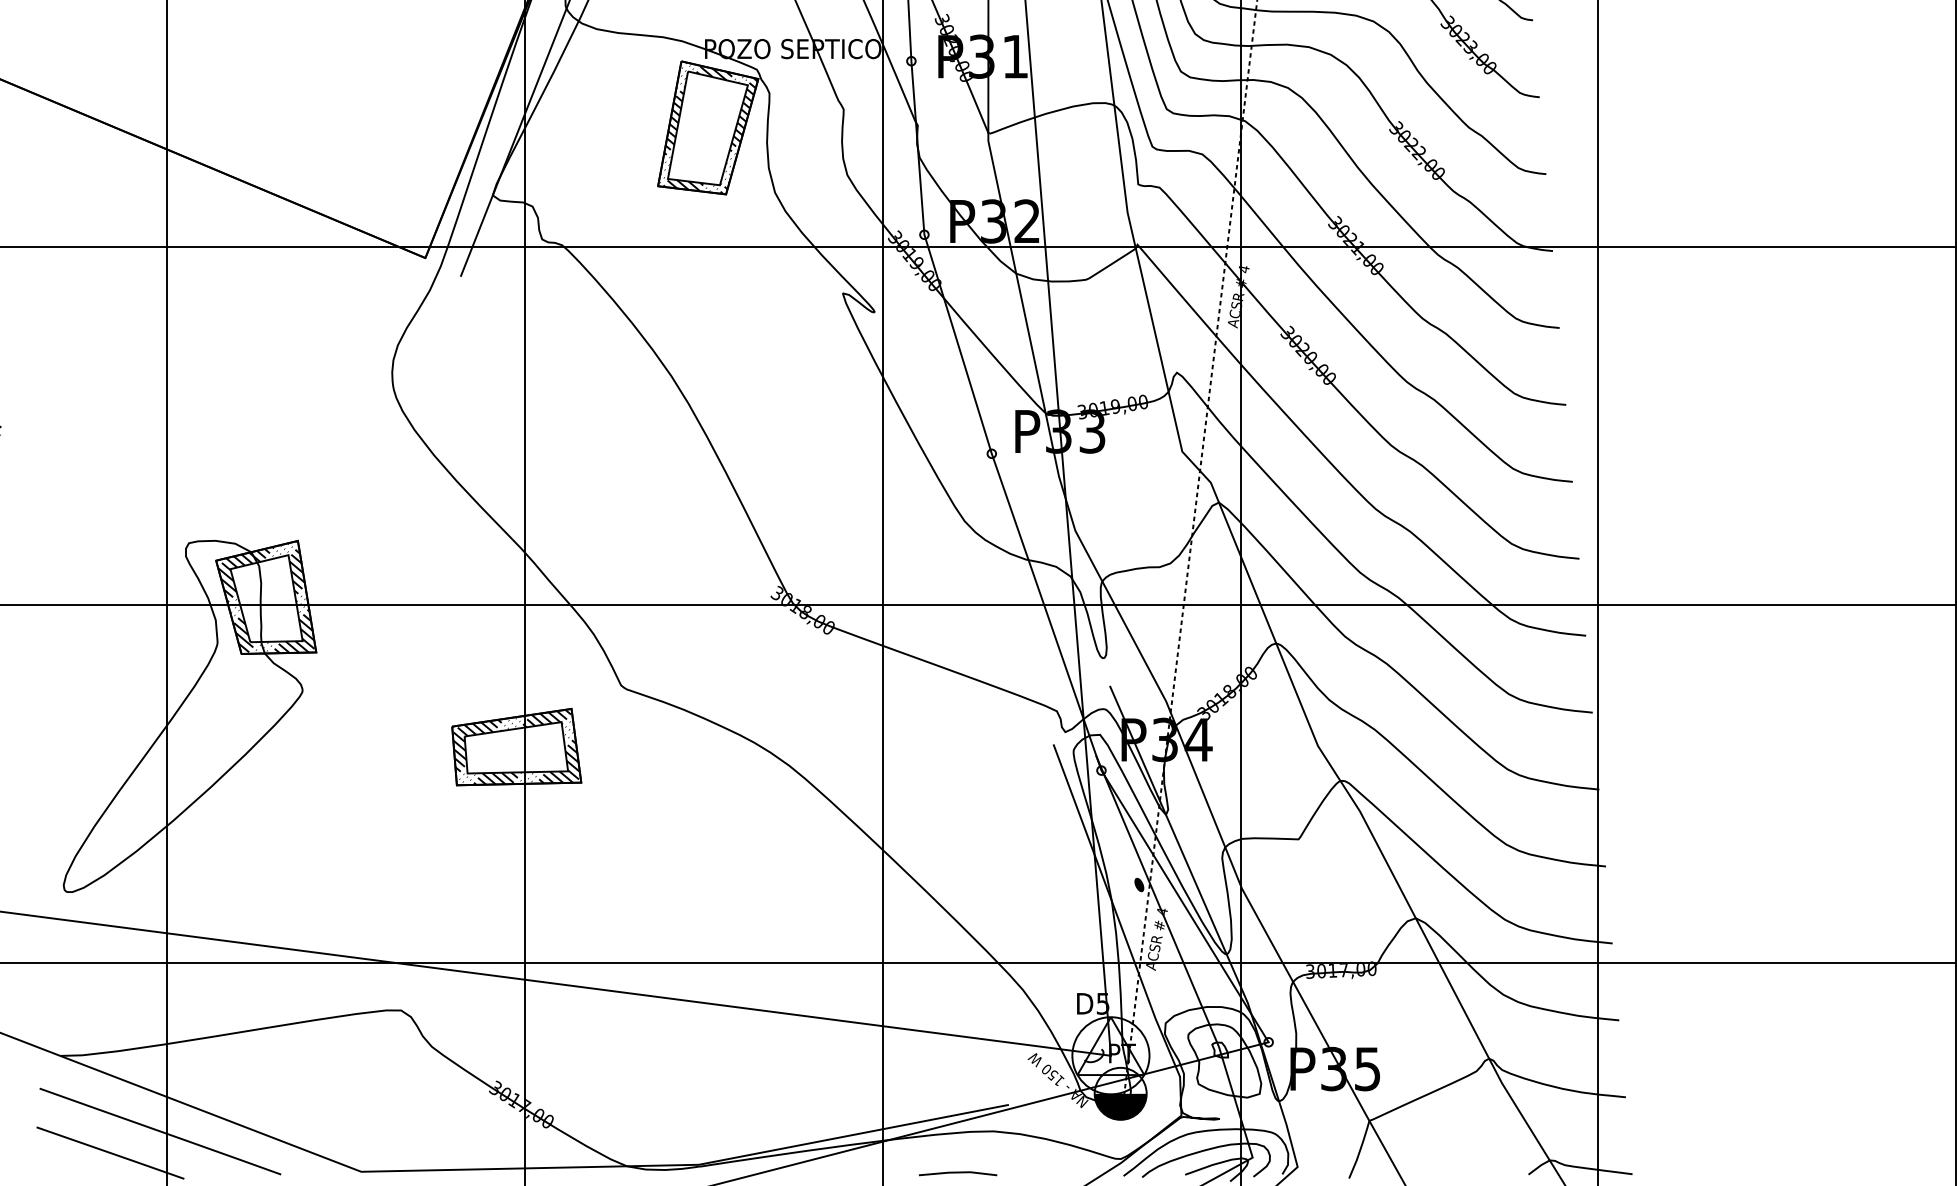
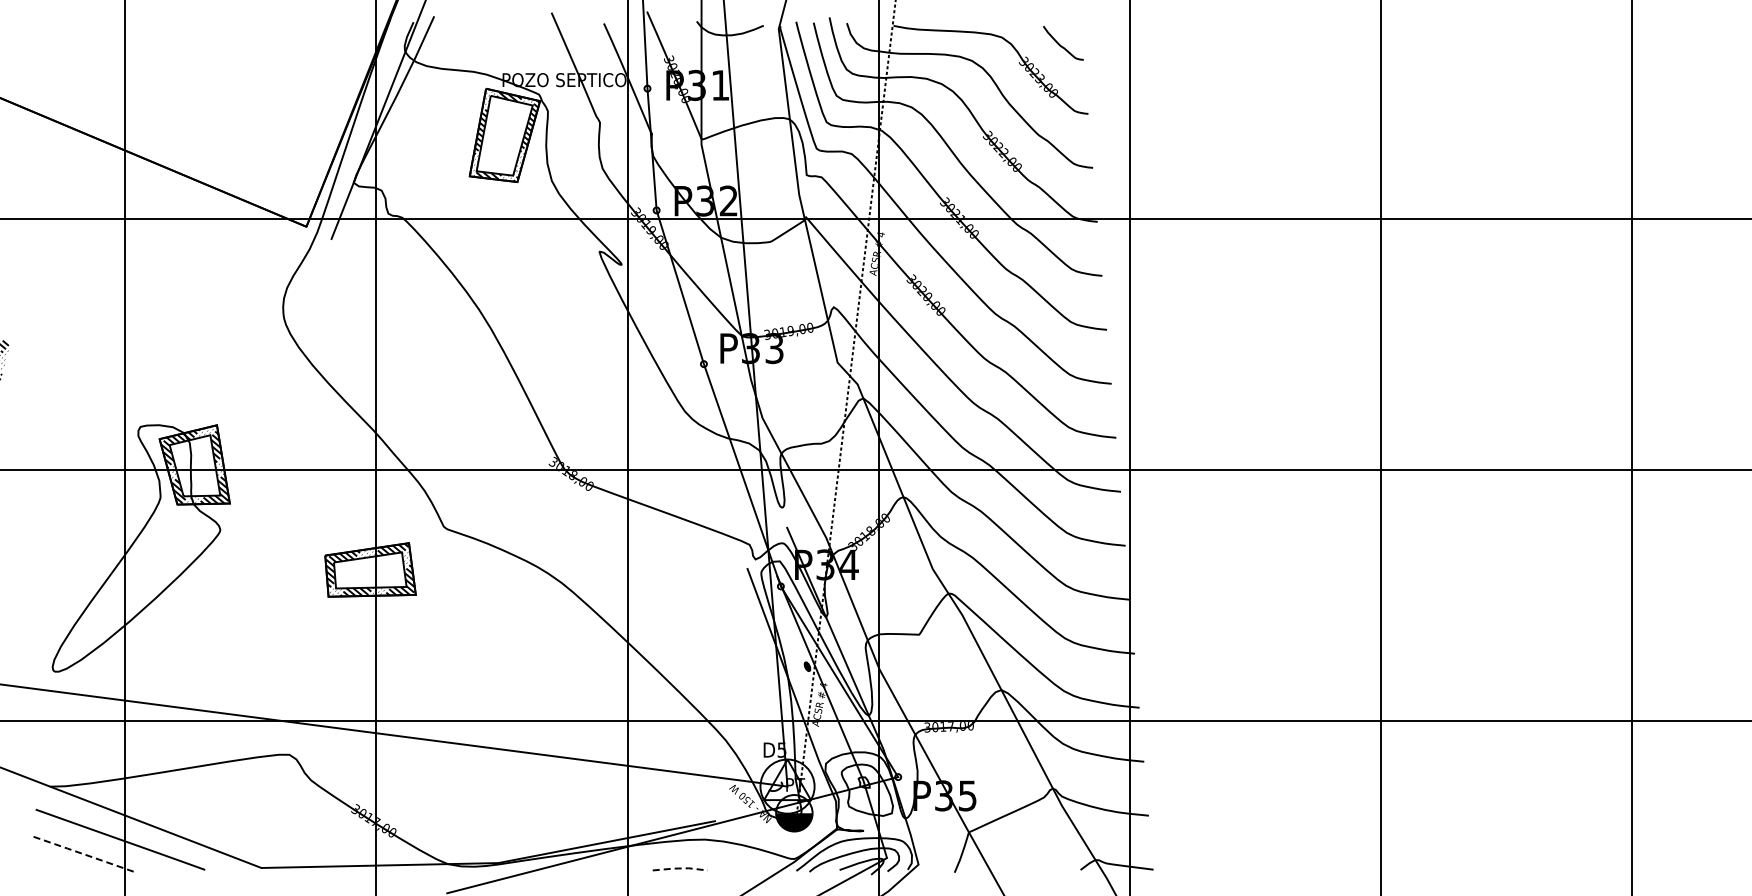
line: (110, 1152) -> (85, 854), solid -> dashed
line: (959, 1172) -> (681, 868), solid -> dashed

